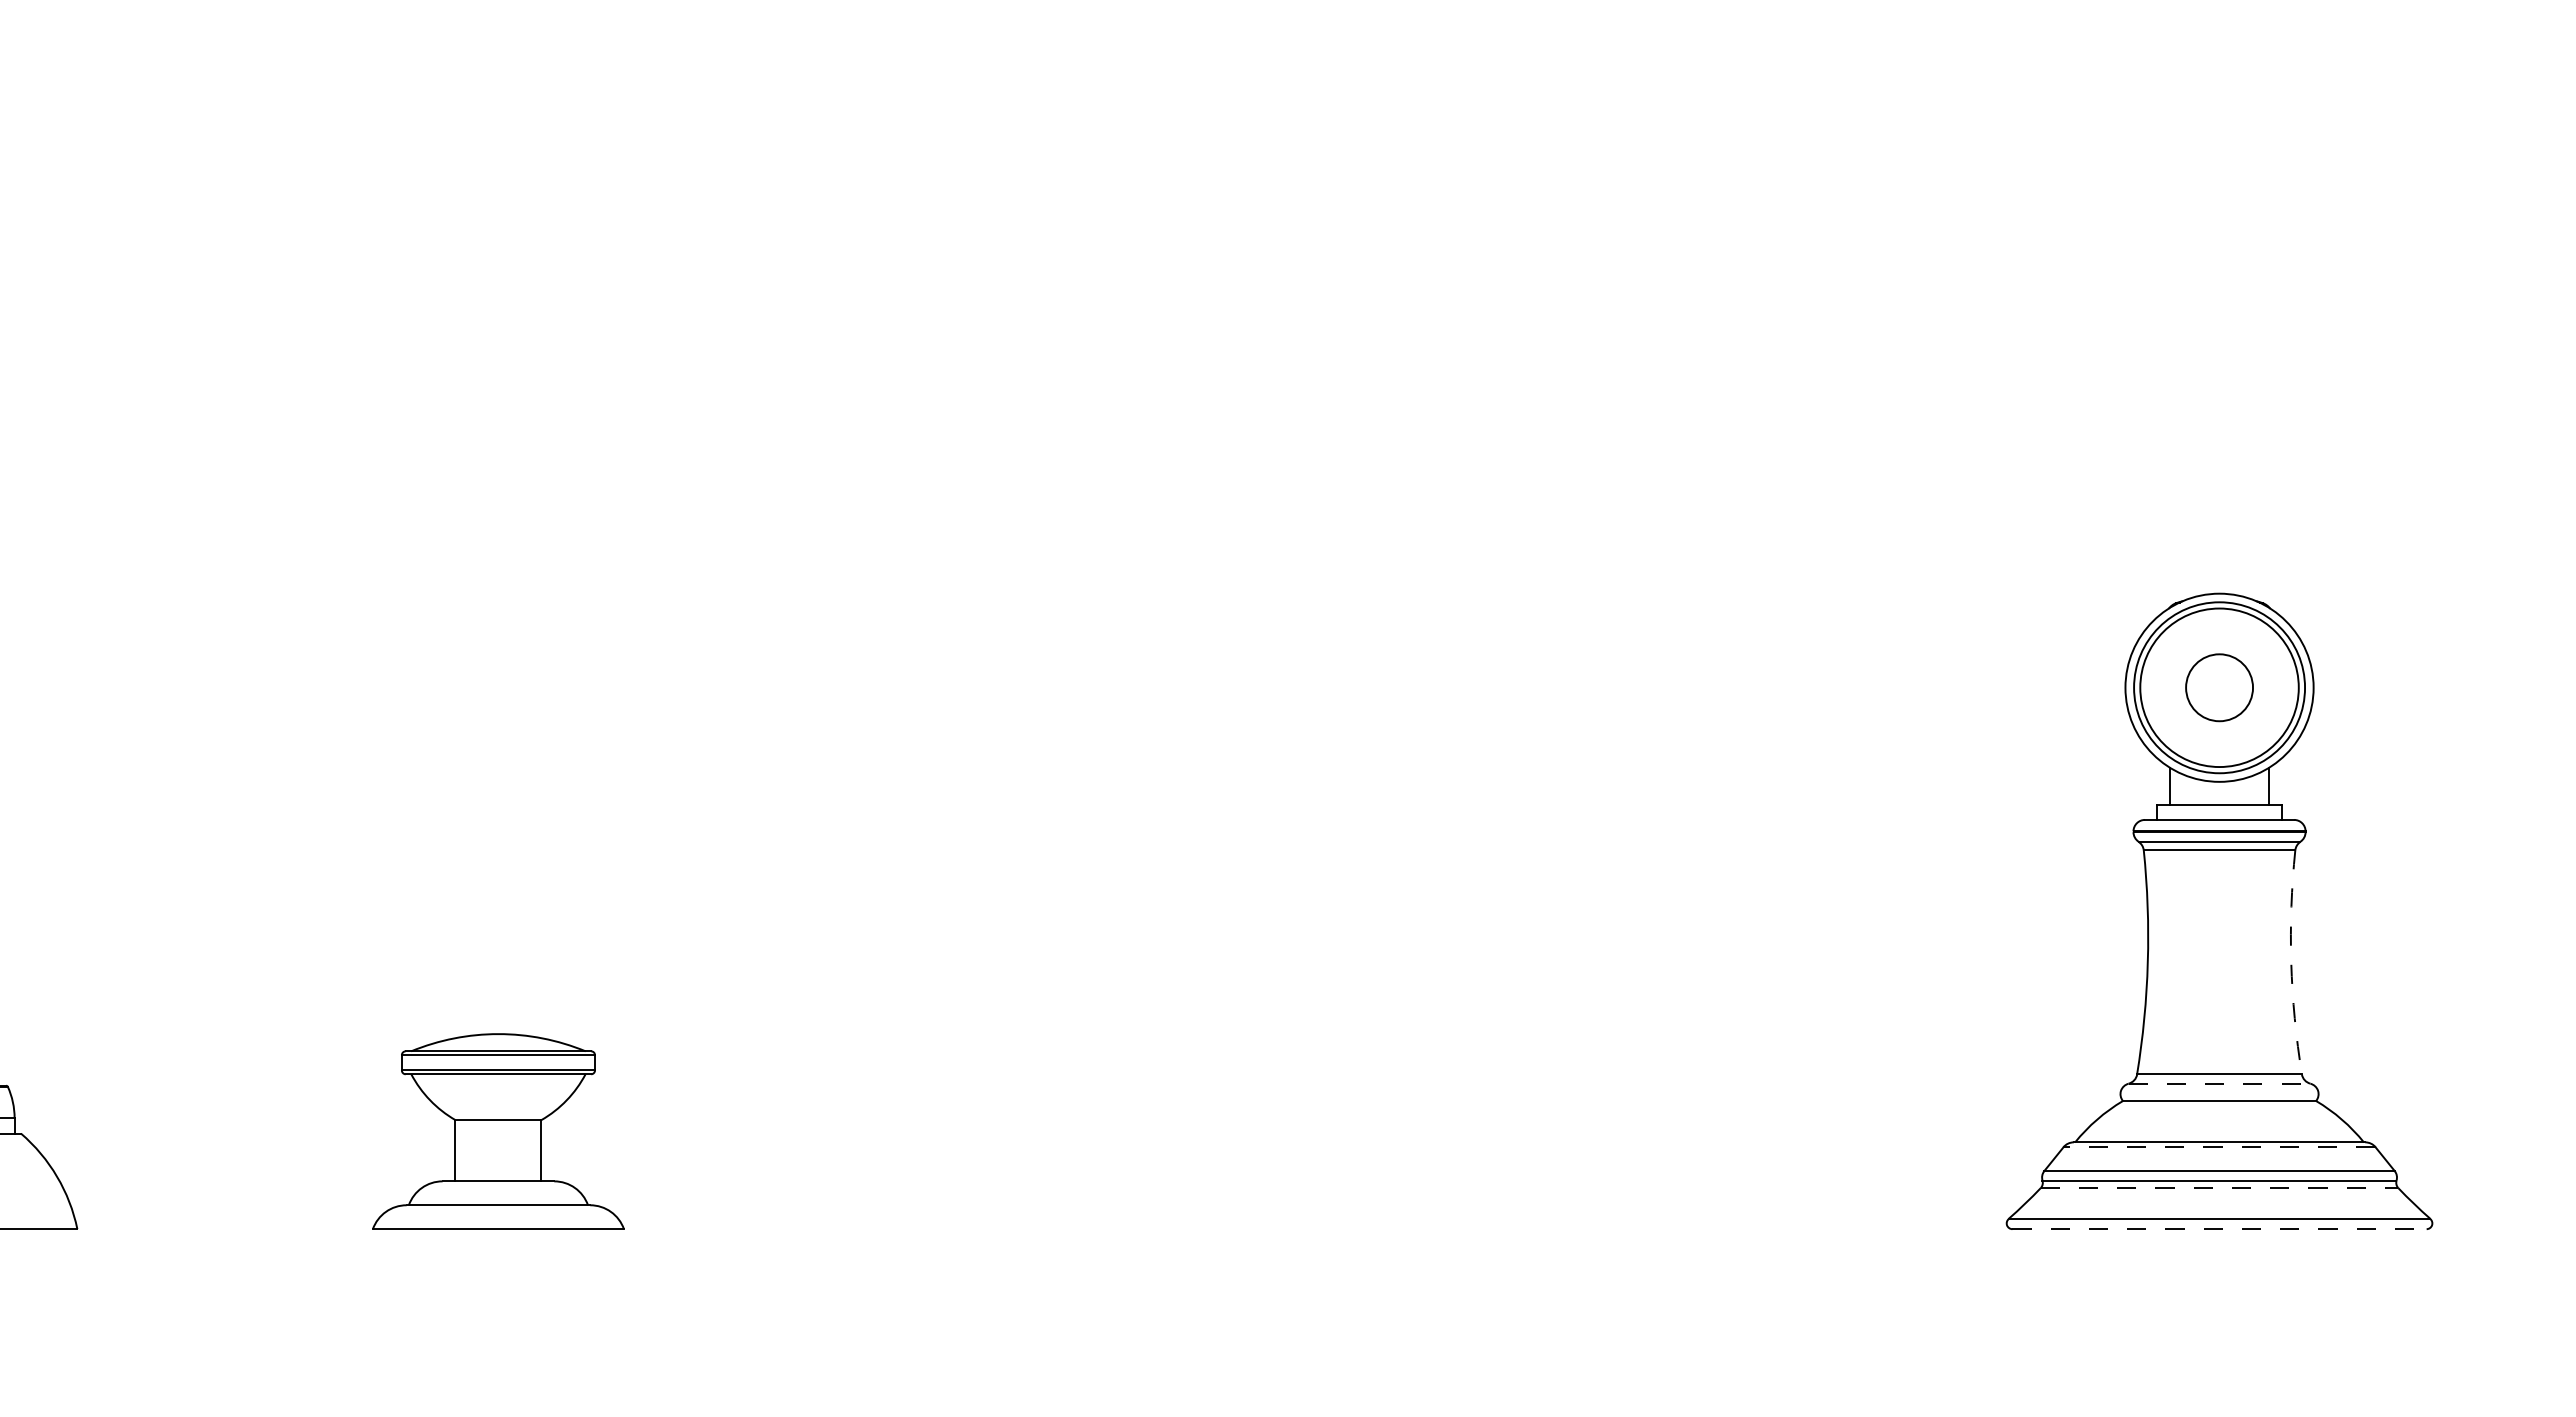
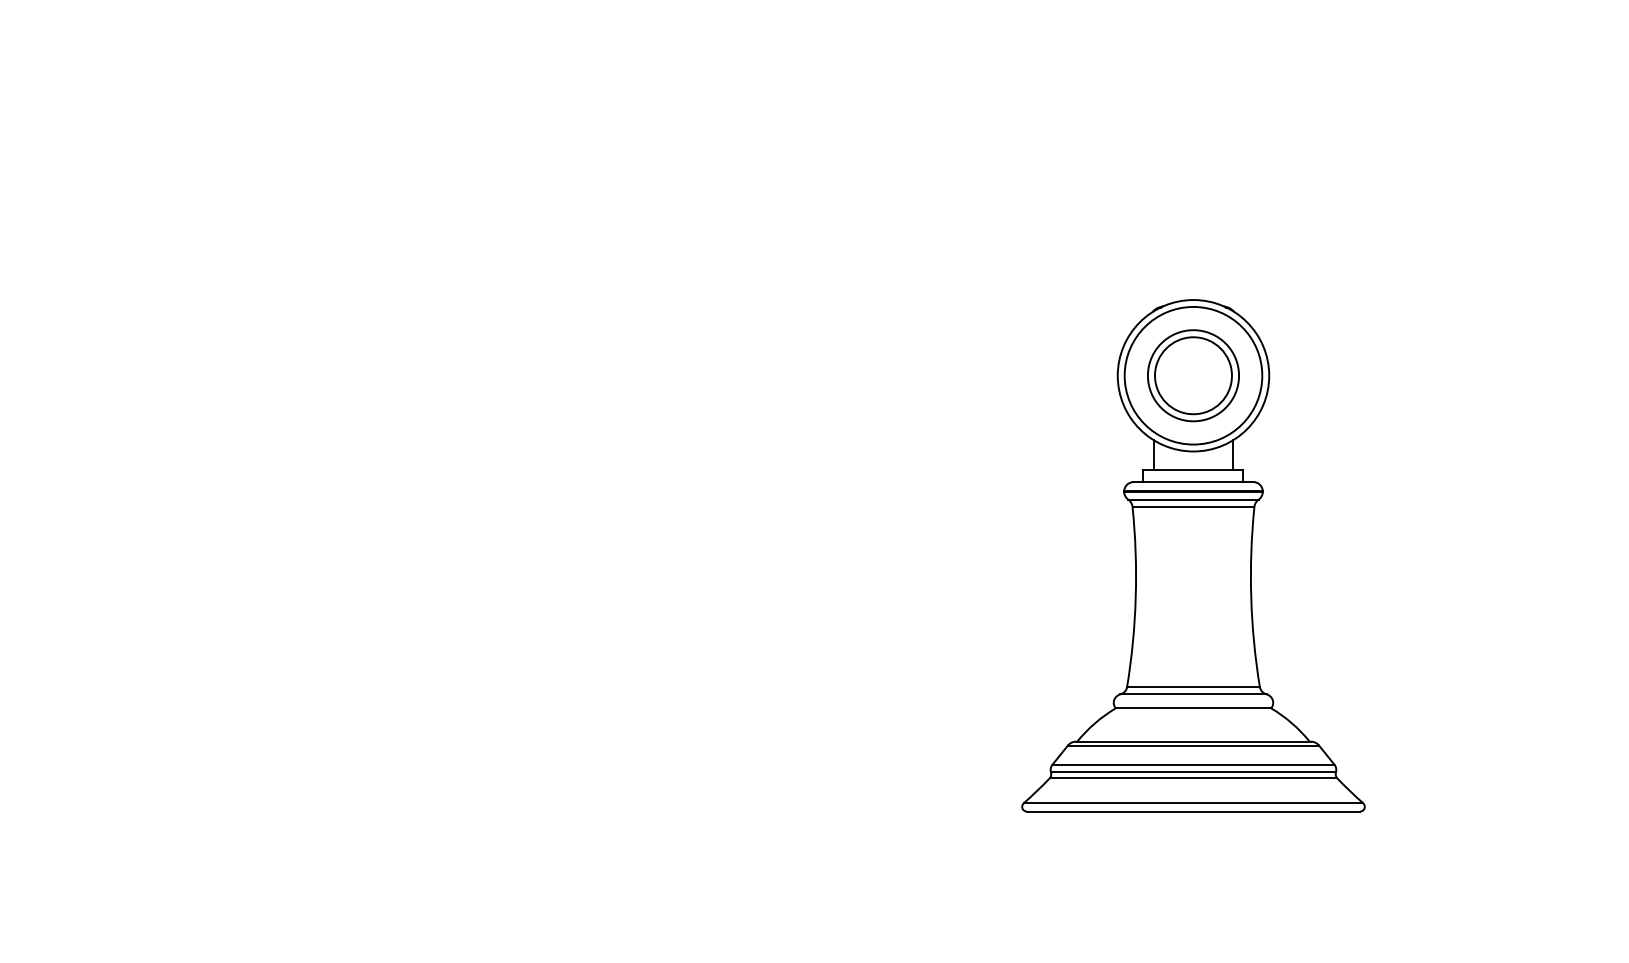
circle: (2219, 687) -> (1193, 375), size x0.71
circle: (2219, 687) -> (1193, 375), size x1.43
arc: (2291, 962) -> (1251, 596), dashed -> solid
line: (2220, 1083) -> (1194, 694), dashed -> solid
line: (2219, 1147) -> (1193, 745), dashed -> solid
line: (2219, 1188) -> (1193, 778), dashed -> solid
line: (2220, 1229) -> (1194, 811), dashed -> solid

